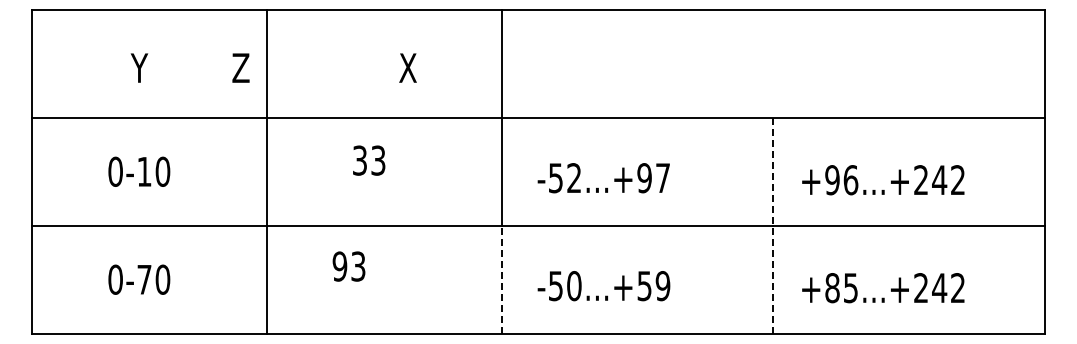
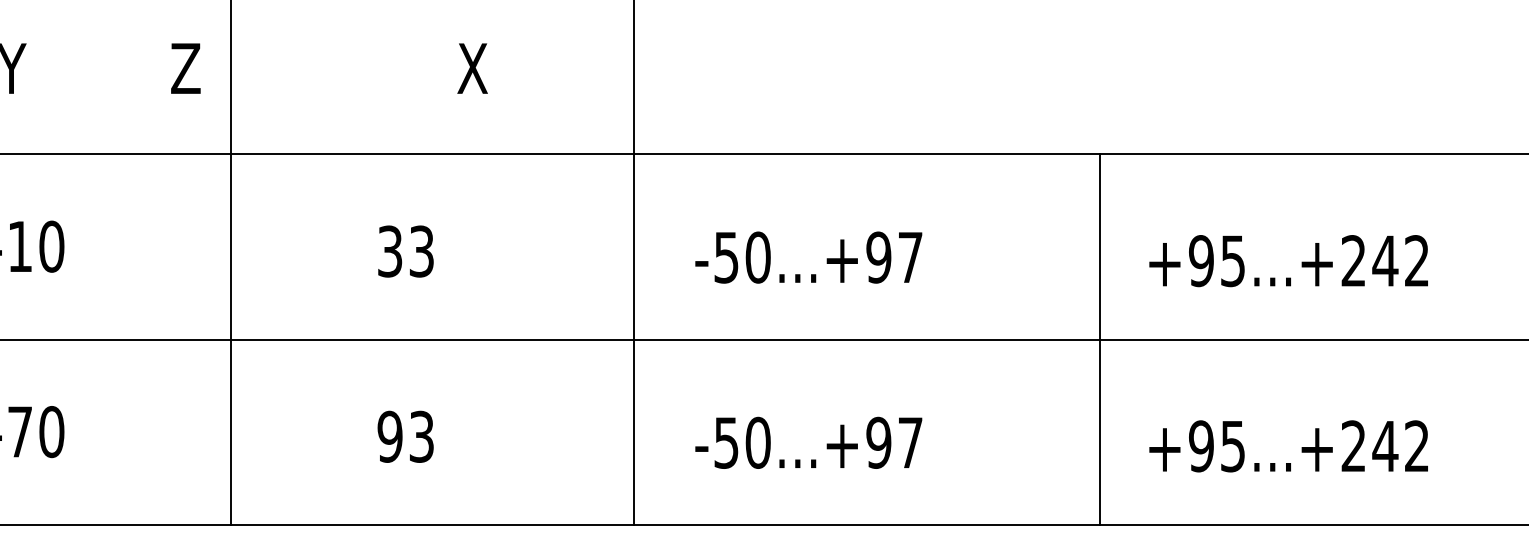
text: (369, 160) -> (406, 251), moved
text: (574, 178) -> (758, 258), -52...+97 -> -50...+97
text: (850, 180) -> (1232, 261), +96...+242 -> +95...+242
line: (773, 225) -> (1100, 338), dashed -> solid
text: (348, 266) -> (404, 436), moved
line: (502, 279) -> (634, 431), dashed -> solid
text: (653, 286) -> (894, 443), -50...+59 -> -50...+97
text: (832, 288) -> (1201, 447), +85...+242 -> +95...+242

